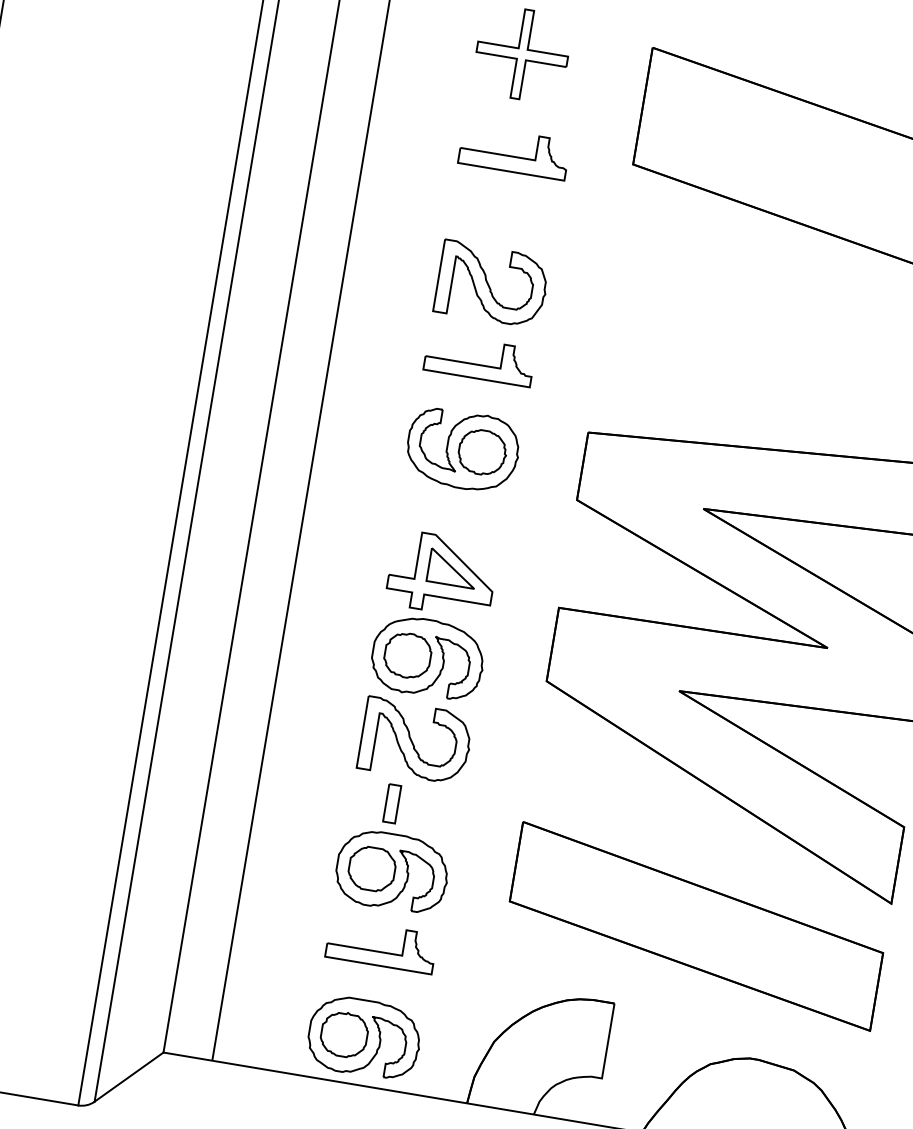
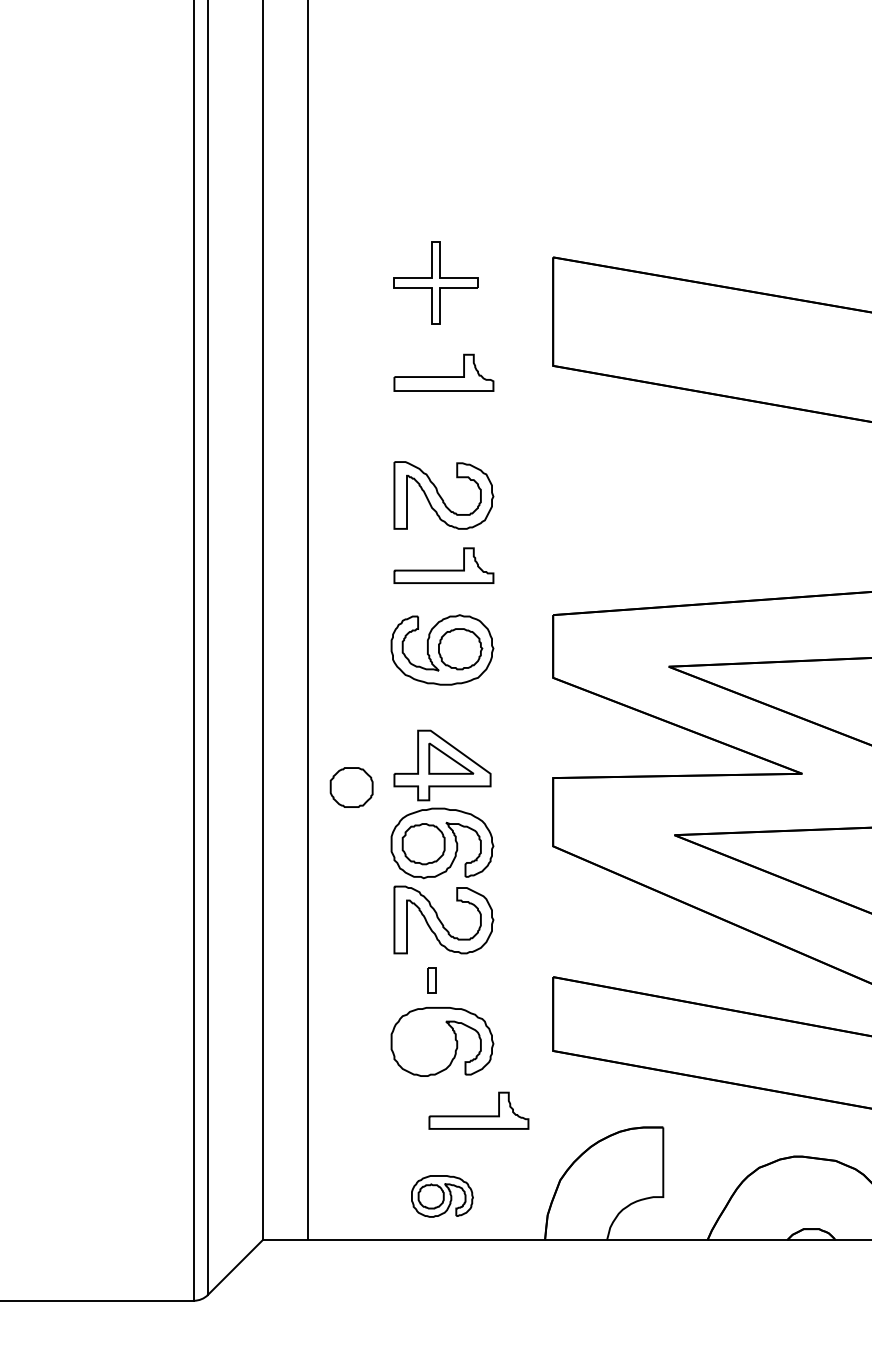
part: (391, 803) -> (431, 980), size x0.7
part: (371, 868) -> (351, 787), moved
part: (381, 945) -> (478, 1110), moved
part: (364, 1038) -> (442, 1196), size x0.6

